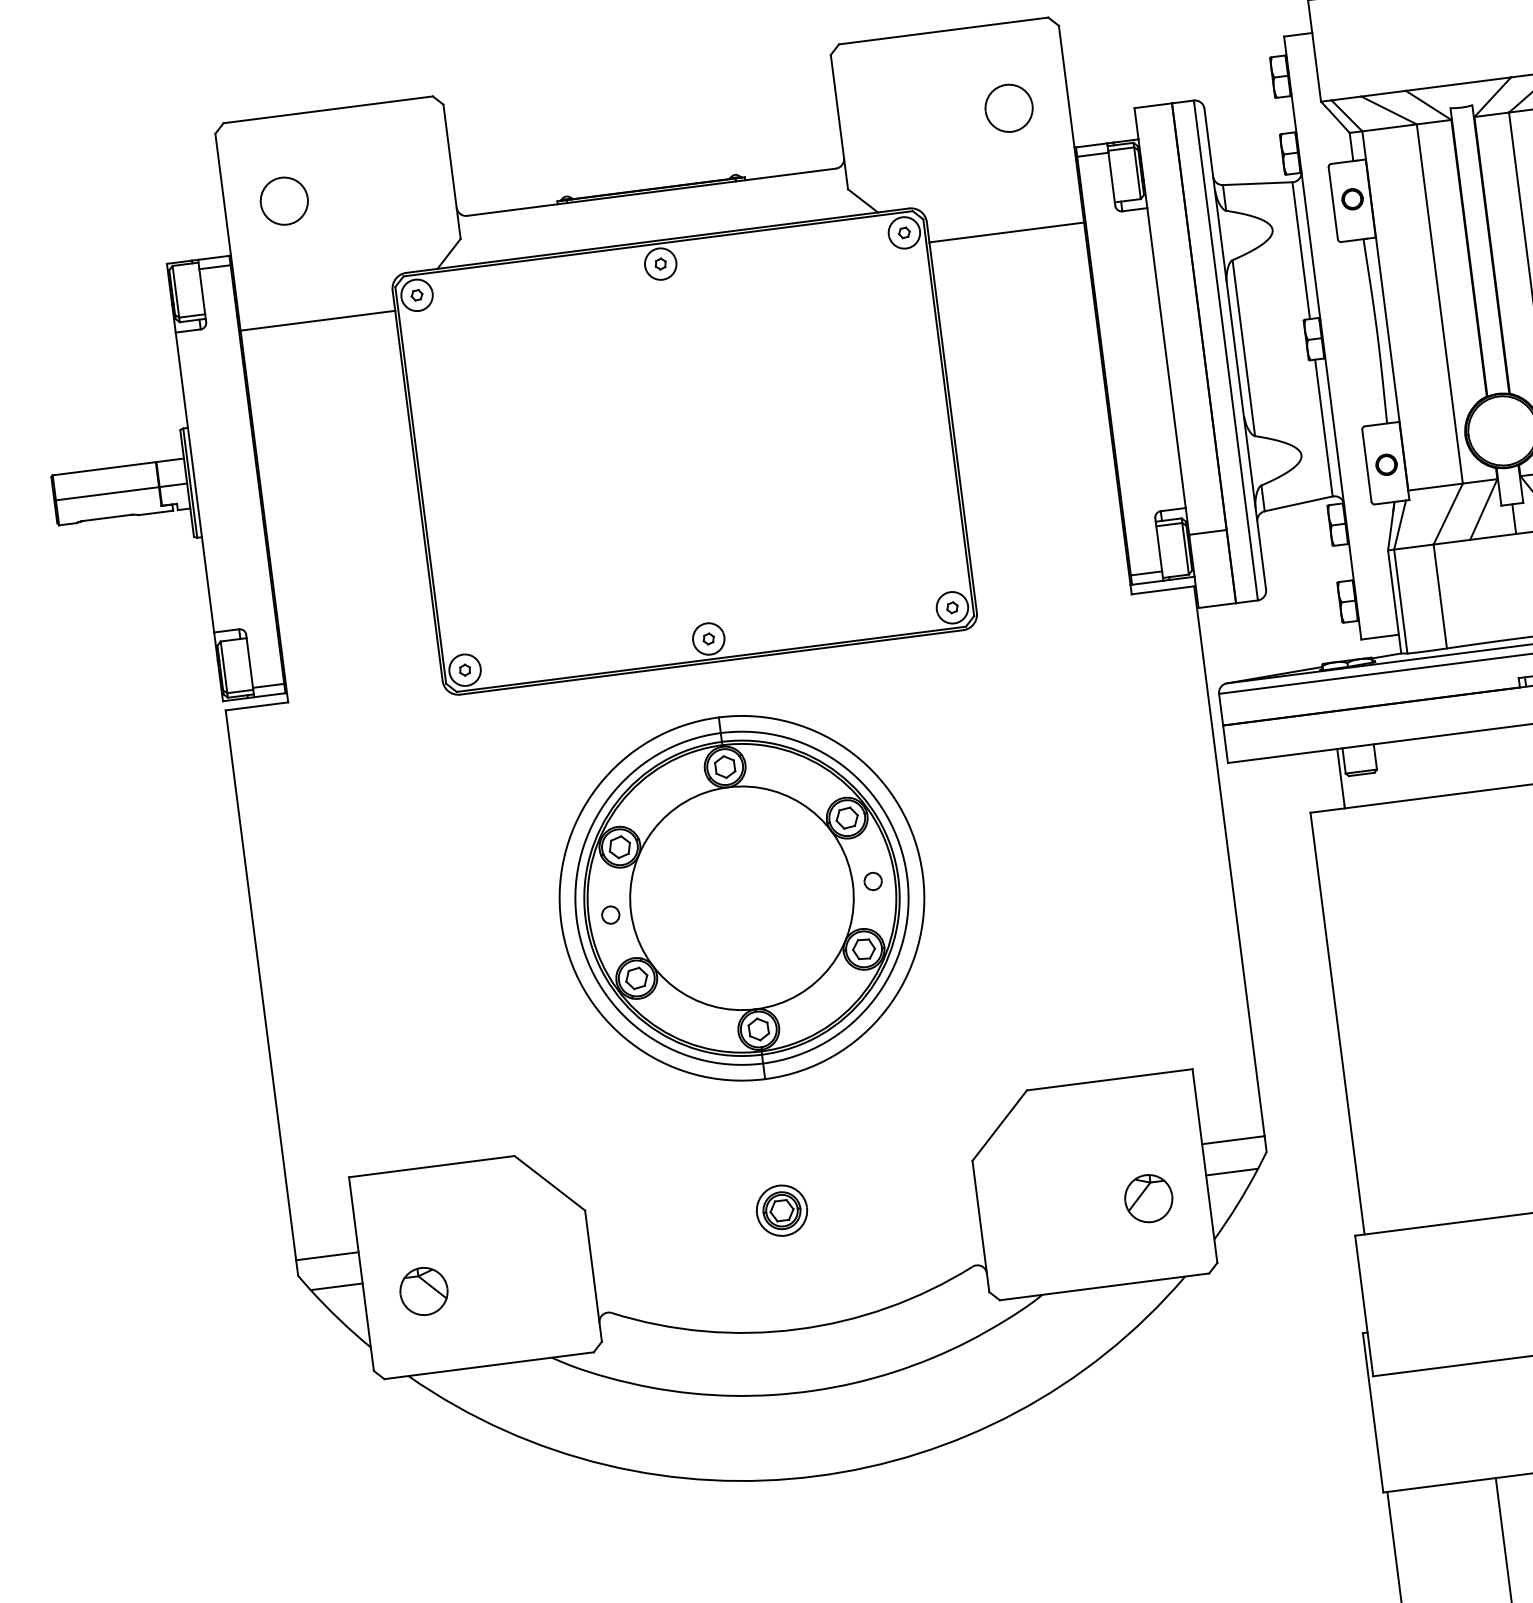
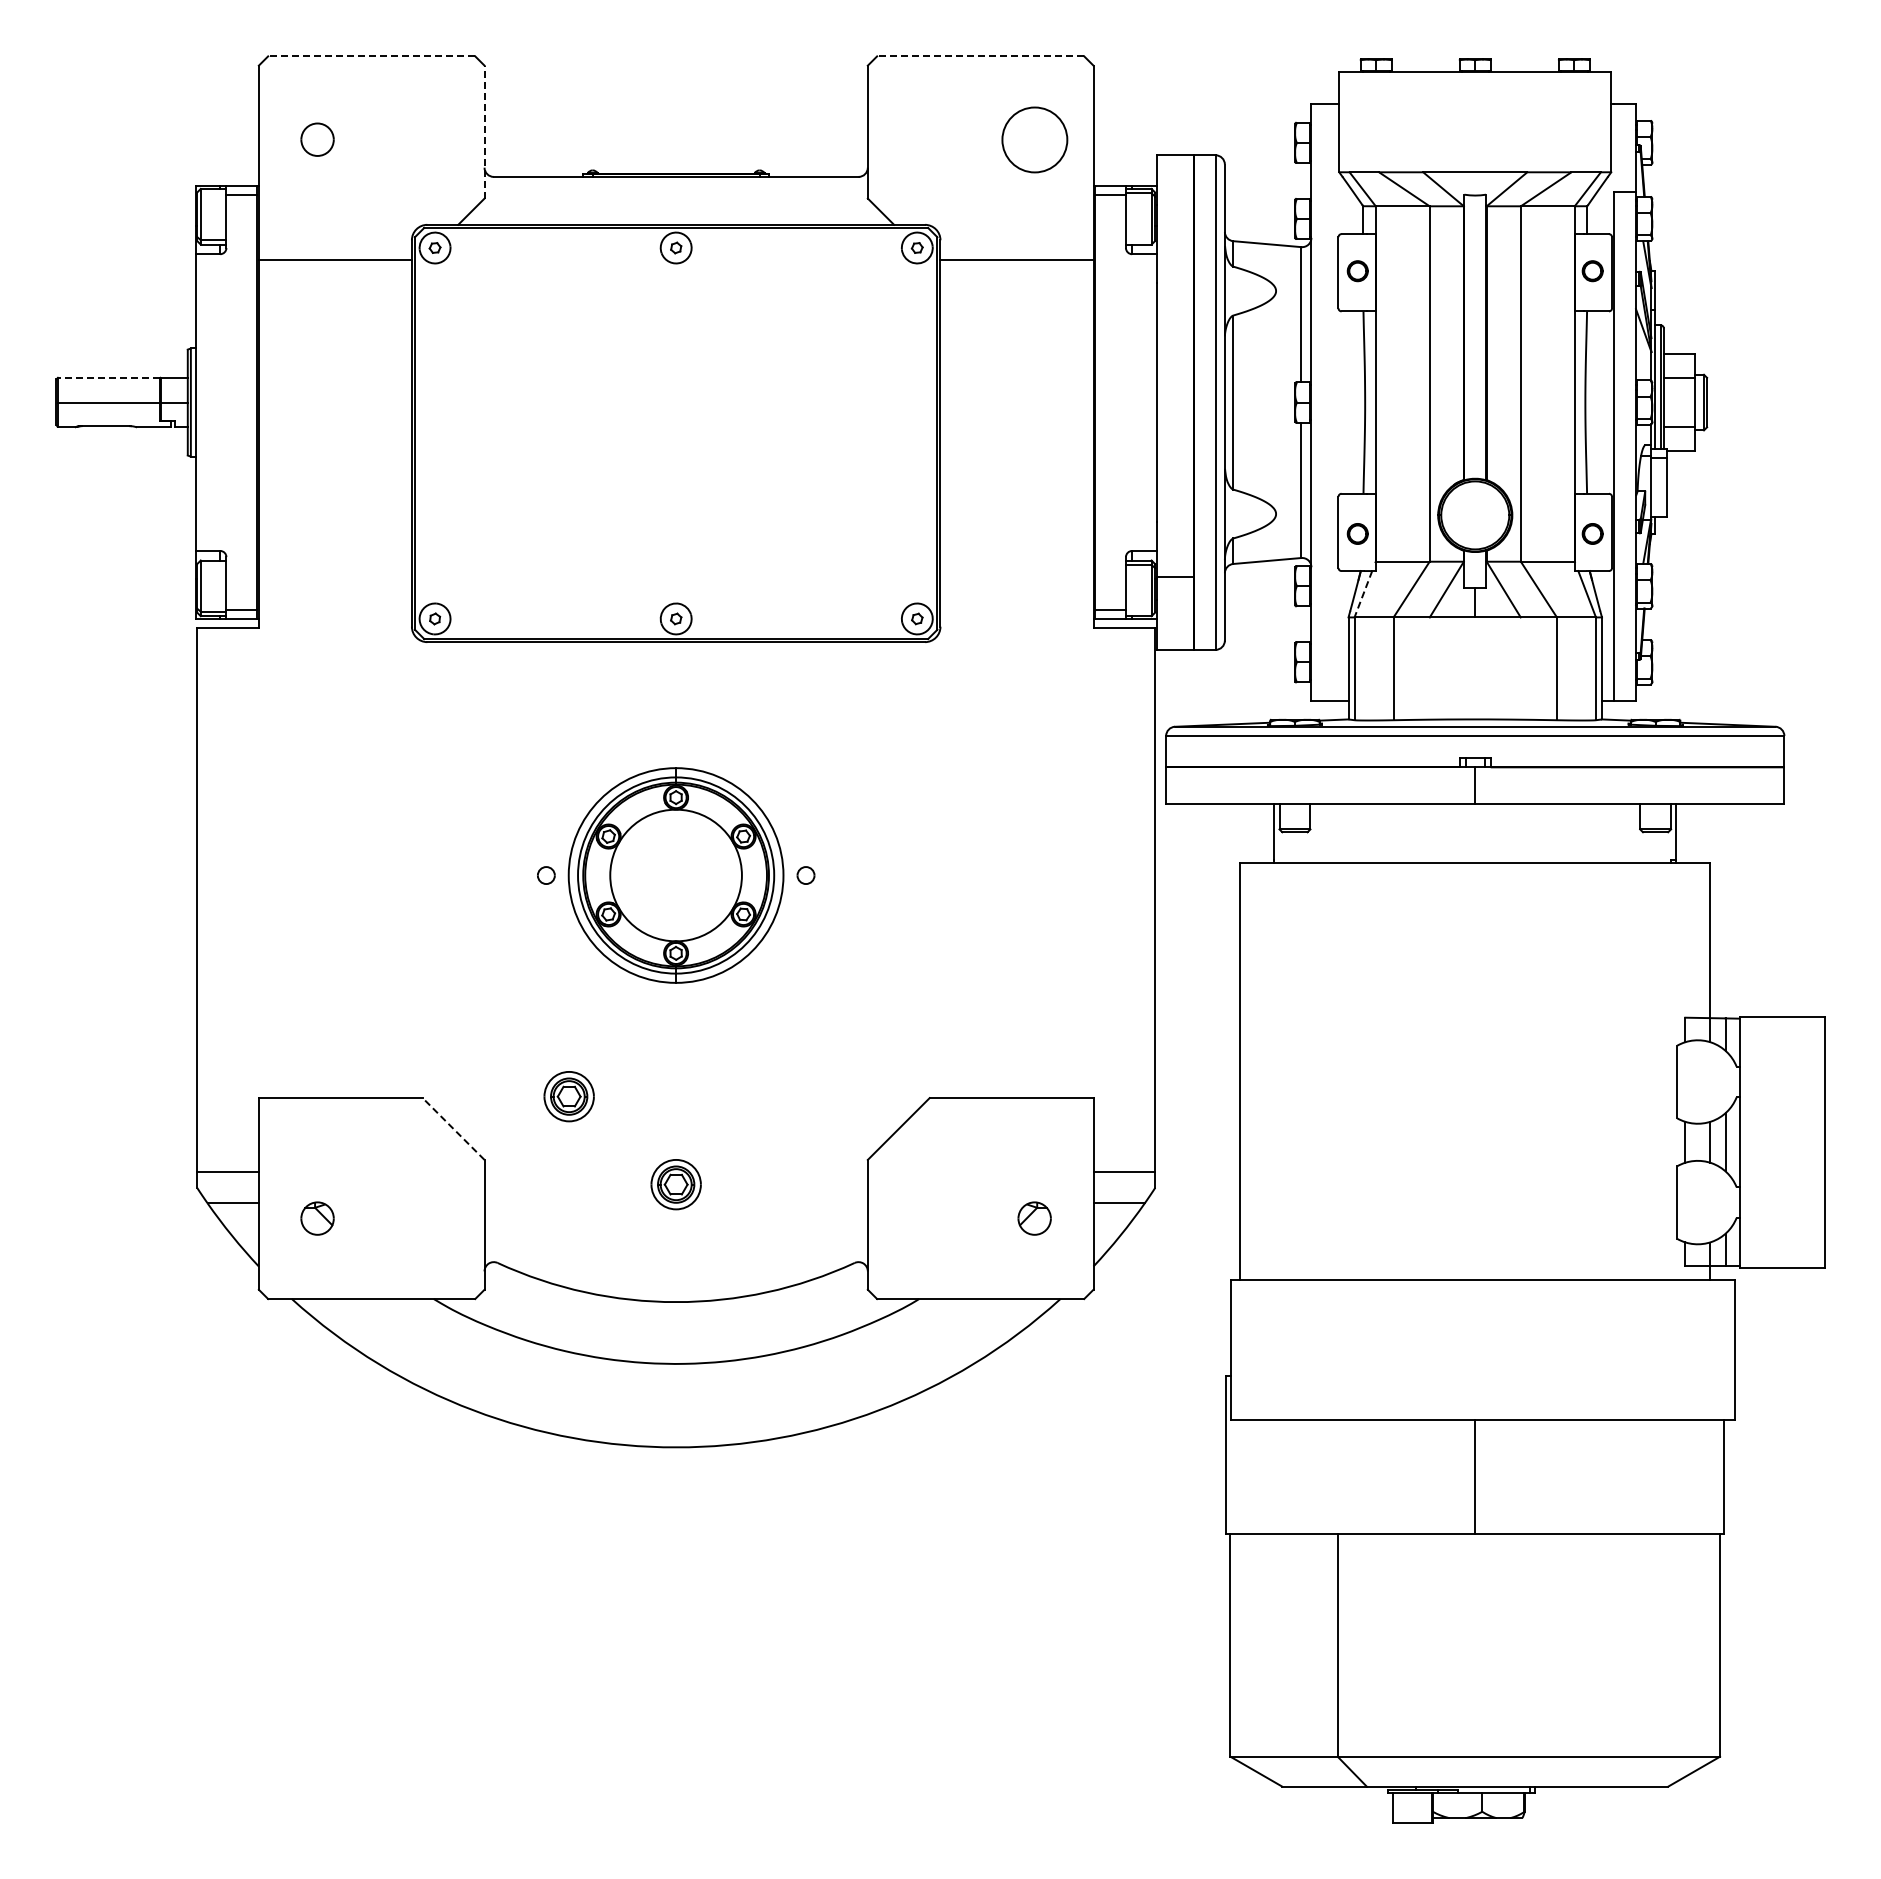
line: (943, 31) -> (980, 56), solid -> dashed
part: (1008, 108) -> (1034, 139), size x1.4
line: (328, 109) -> (371, 56), solid -> dashed
line: (451, 171) -> (484, 131), solid -> dashed
part: (284, 200) -> (317, 139), size x0.7
line: (103, 468) -> (108, 377), solid -> dashed
line: (1400, 525) -> (1363, 594), solid -> dashed
part: (741, 898) -> (675, 875), size x0.6
part: (661, 1135) -> (568, 1096), added
line: (549, 1183) -> (453, 1129), solid -> dashed
part: (1148, 1198) -> (1034, 1218), size x0.7
part: (423, 1291) -> (317, 1218), size x0.7

